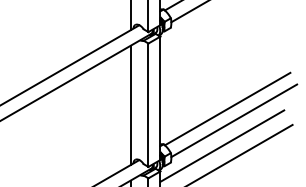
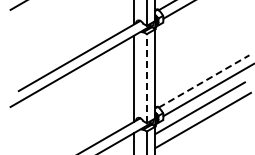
line: (147, 104) -> (146, 78), solid -> dashed
line: (228, 109) -> (204, 81), solid -> dashed

